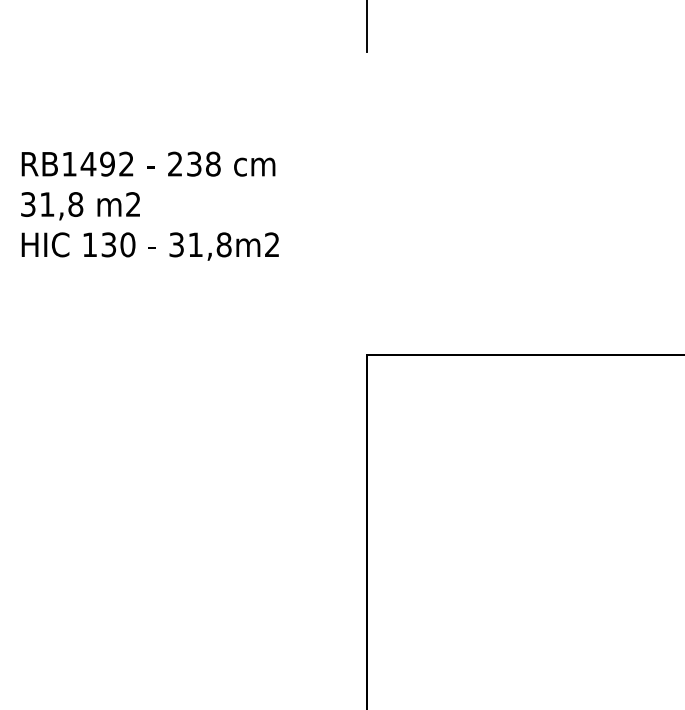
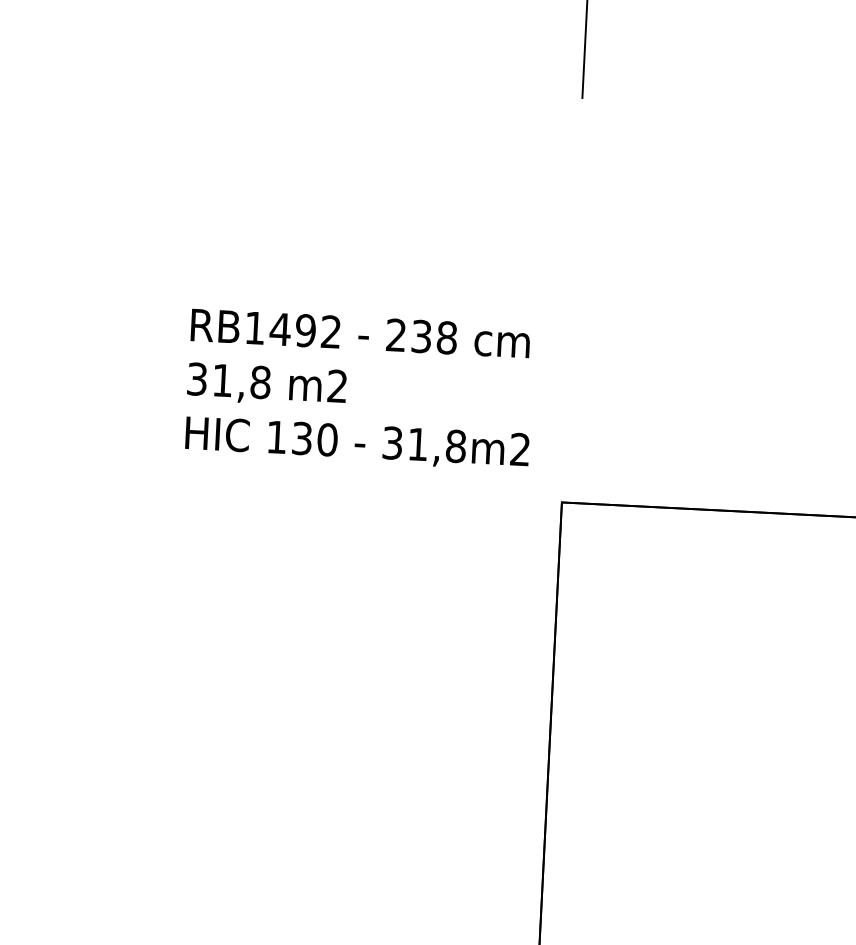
text: (149, 205) -> (359, 388), moved

